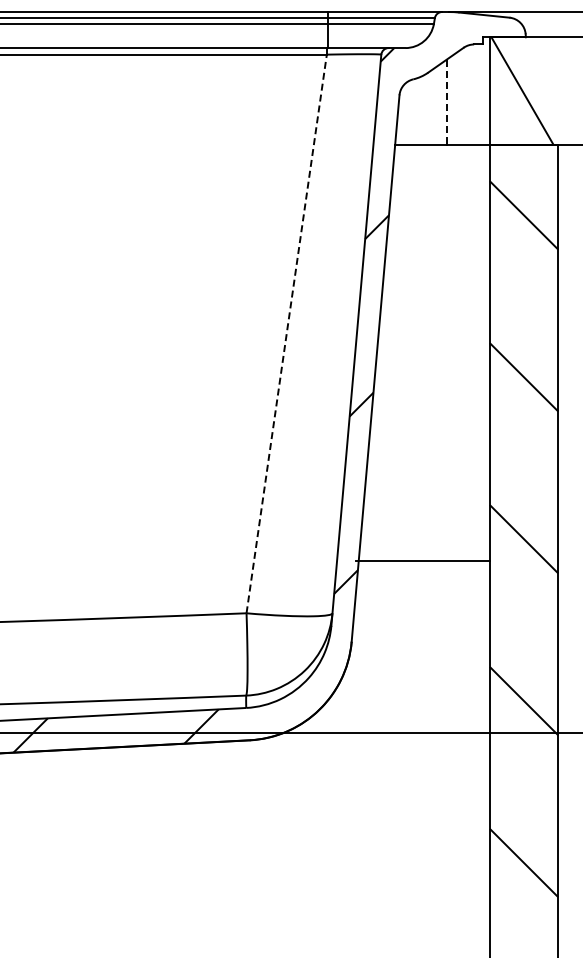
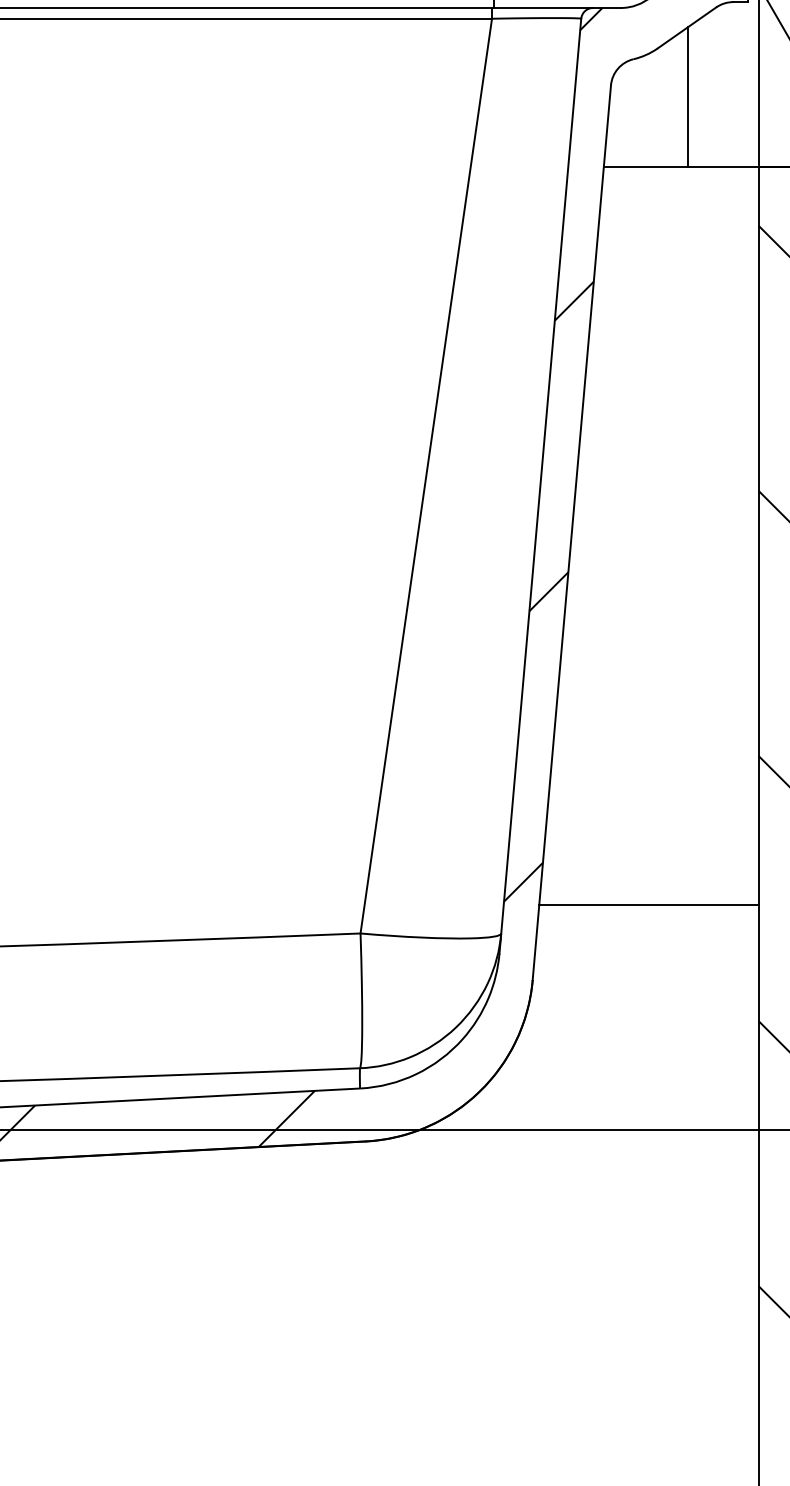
line: (446, 102) -> (687, 97), dashed -> solid
line: (286, 333) -> (425, 475), dashed -> solid
line: (422, 561) -> (648, 905), moved

